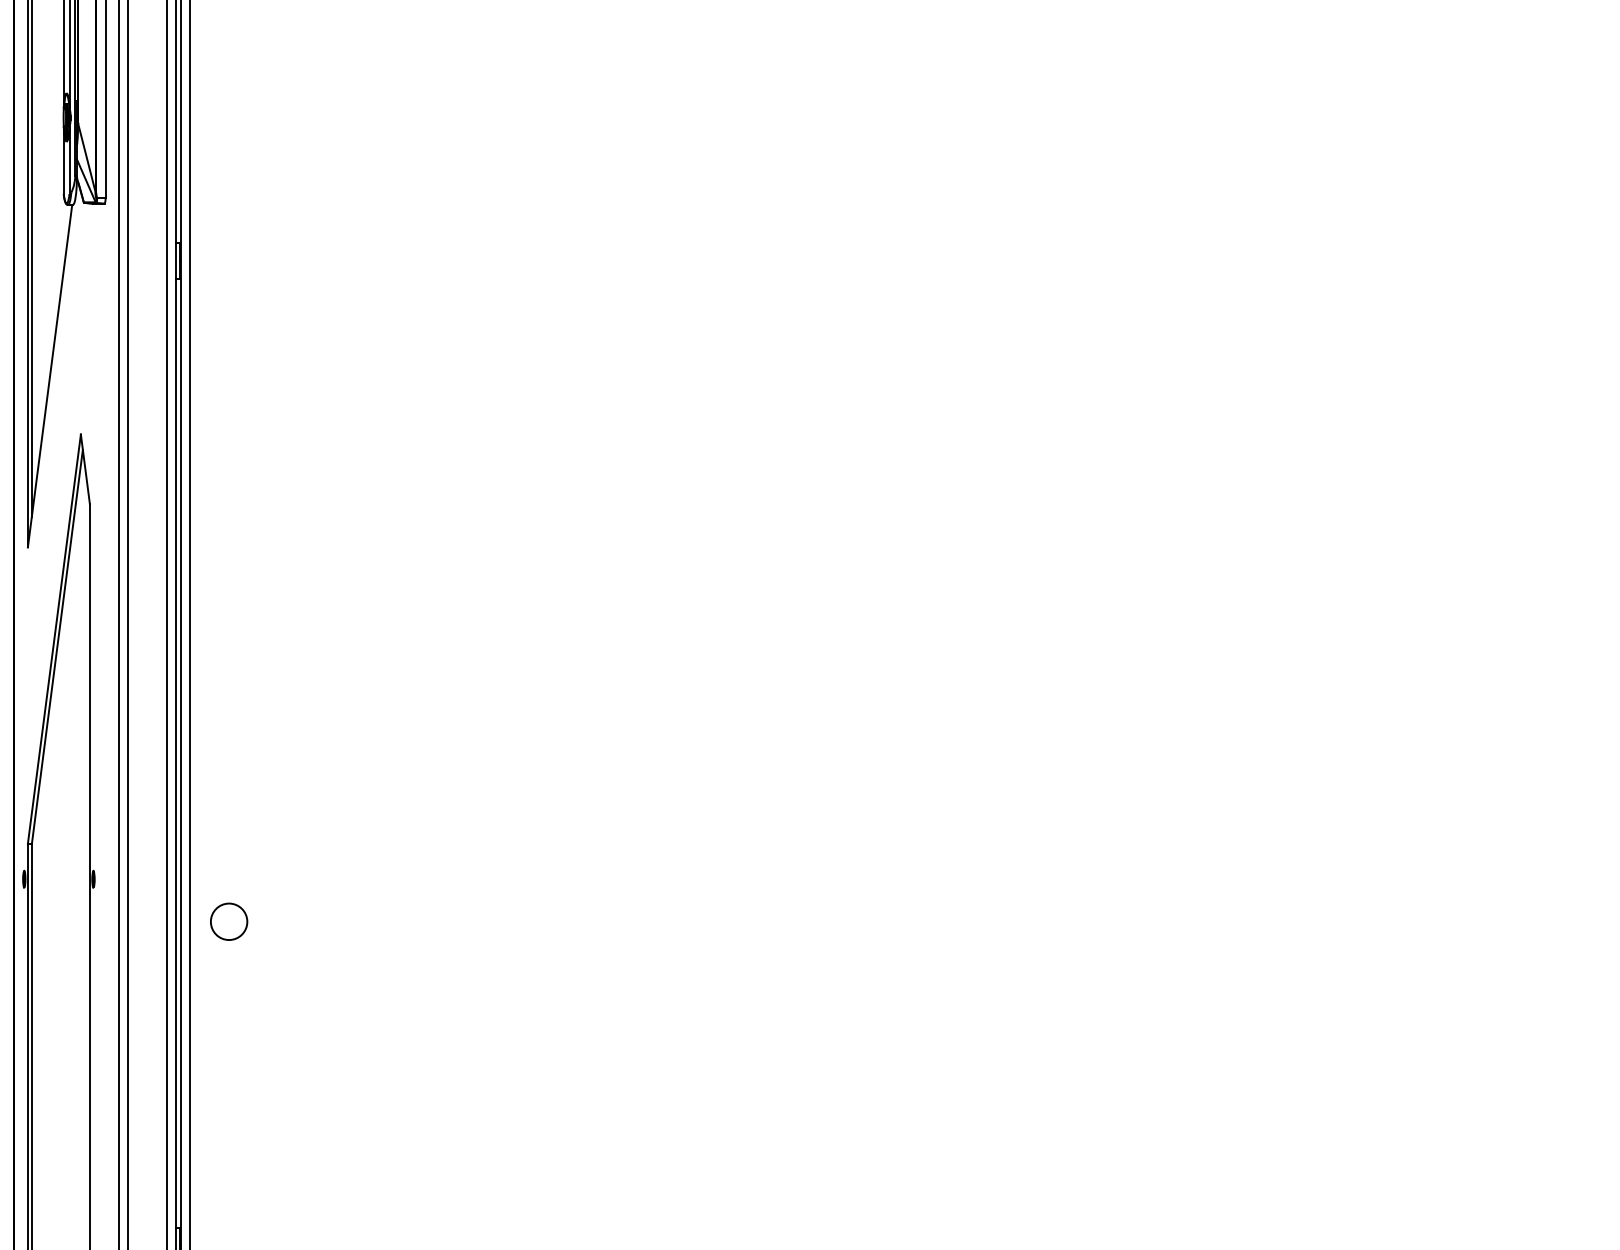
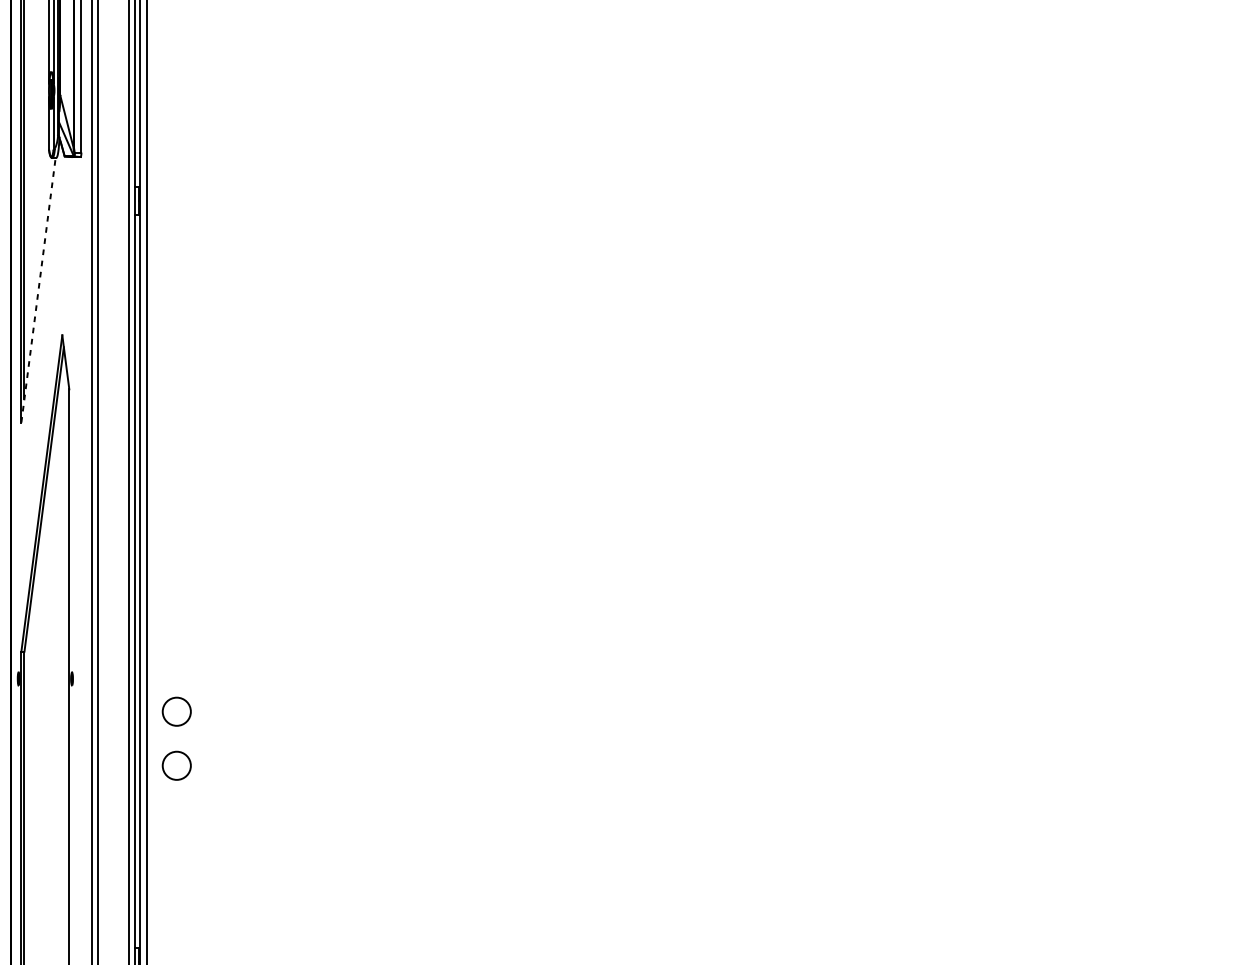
line: (50, 376) -> (38, 290), solid -> dashed
circle: (229, 991) -> (177, 765), added

